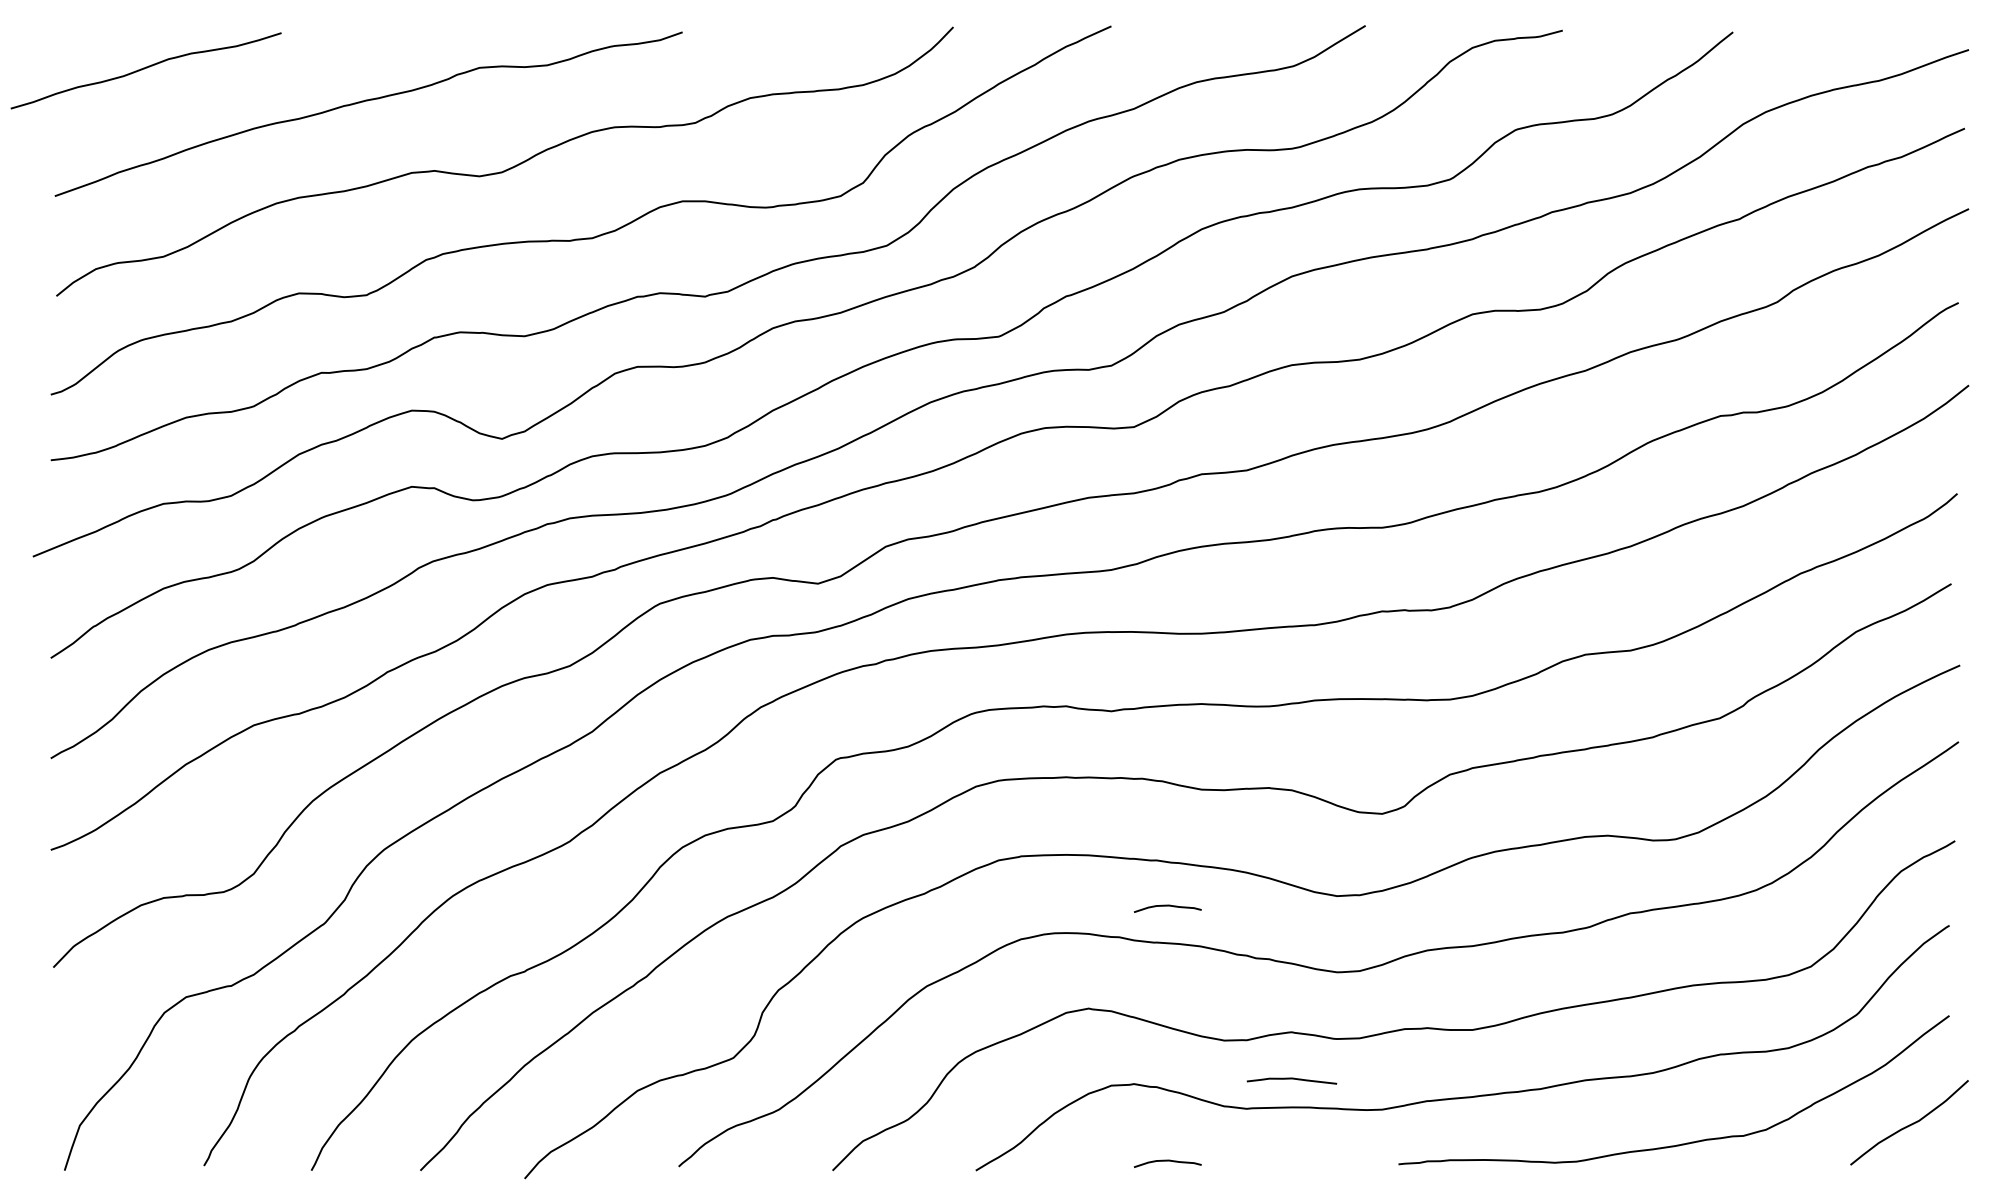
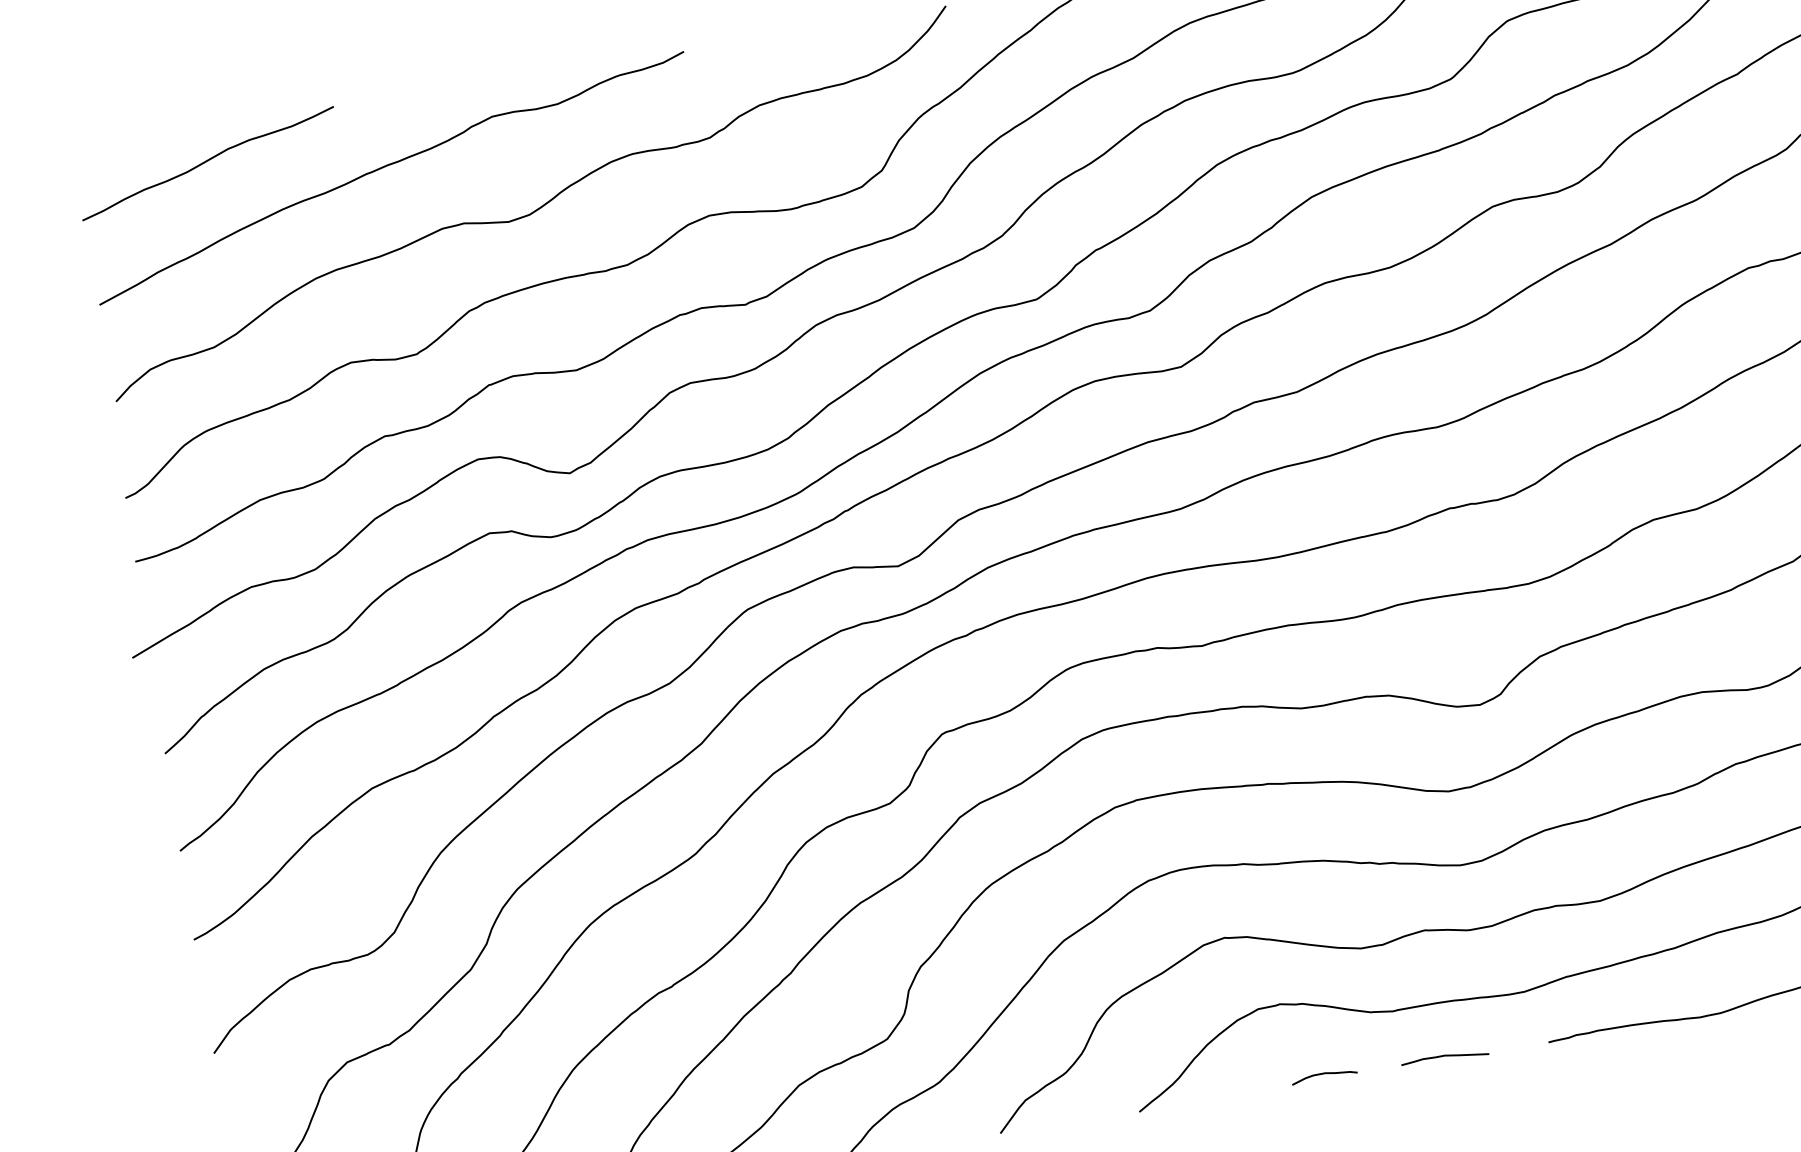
curve: (144, 69) -> (206, 162), moved
curve: (1167, 906) -> (1285, 826), removed
curve: (1291, 1079) -> (1444, 1056), moved

